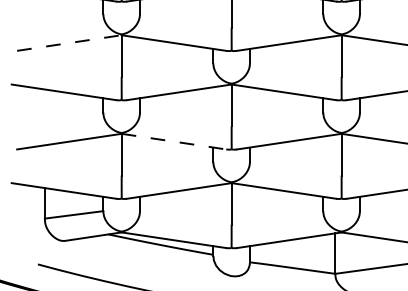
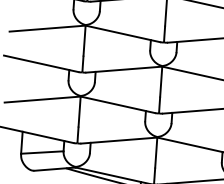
line: (69, 43) -> (47, 28), dashed -> solid
line: (173, 141) -> (117, 104), dashed -> solid

